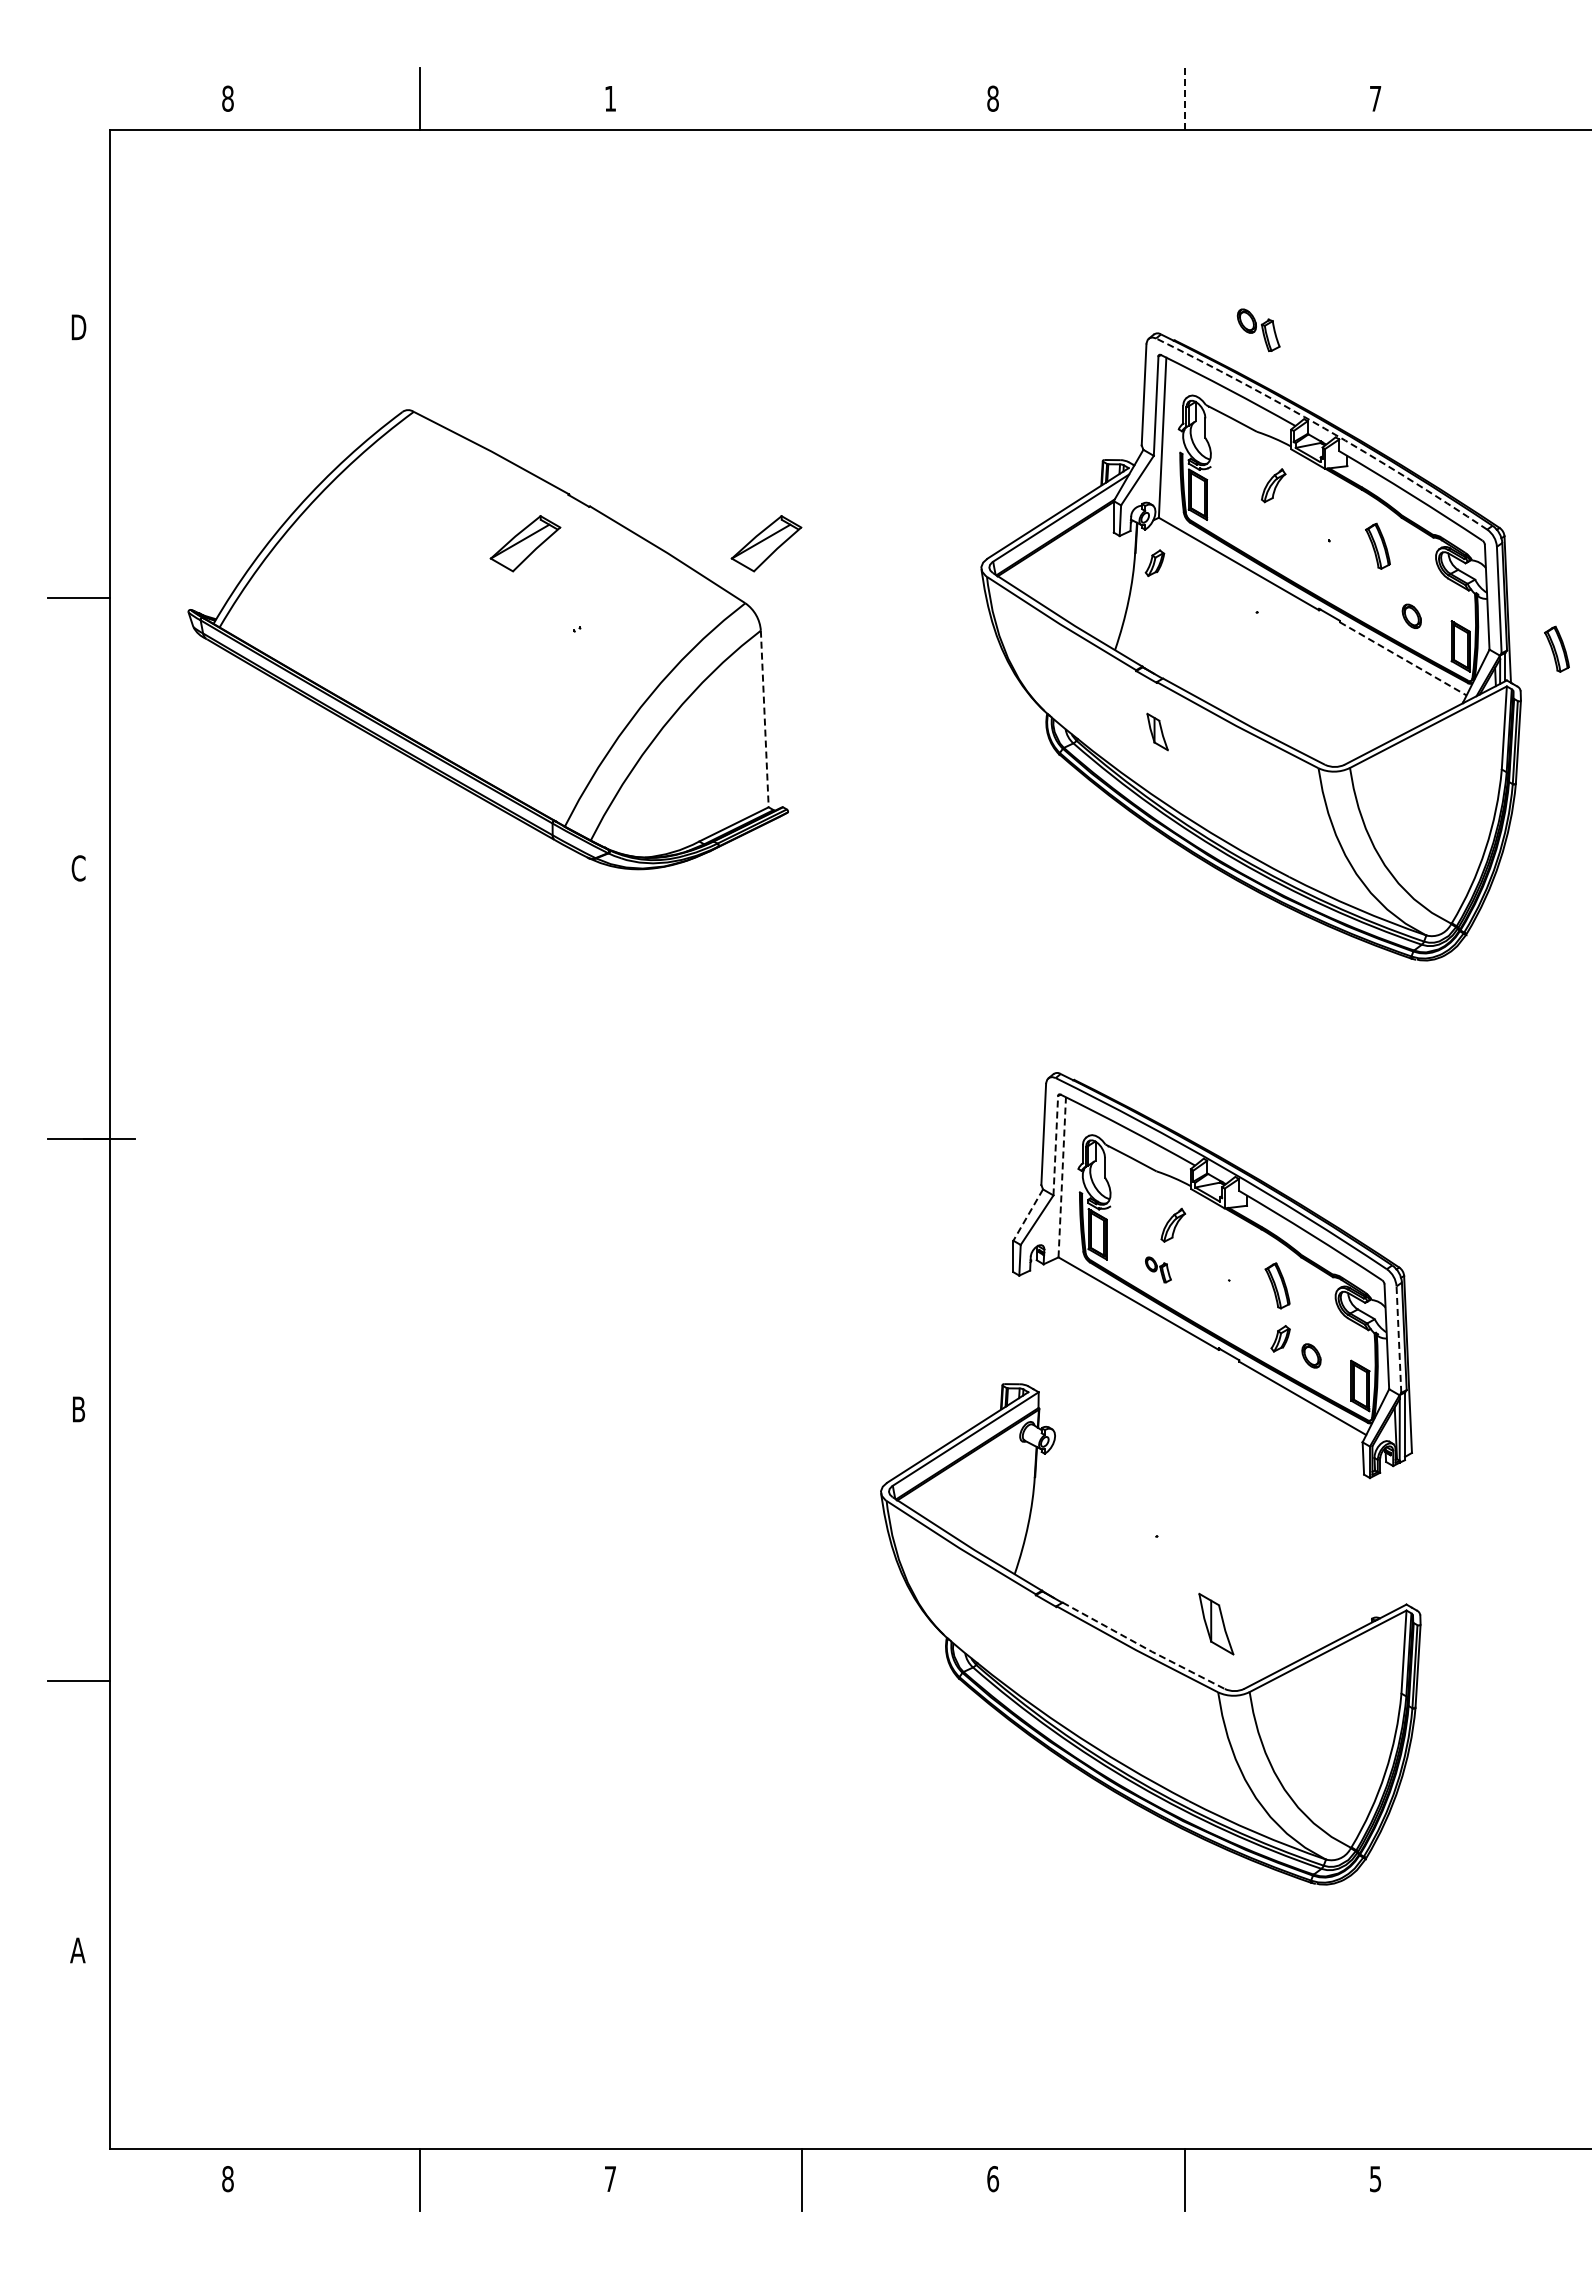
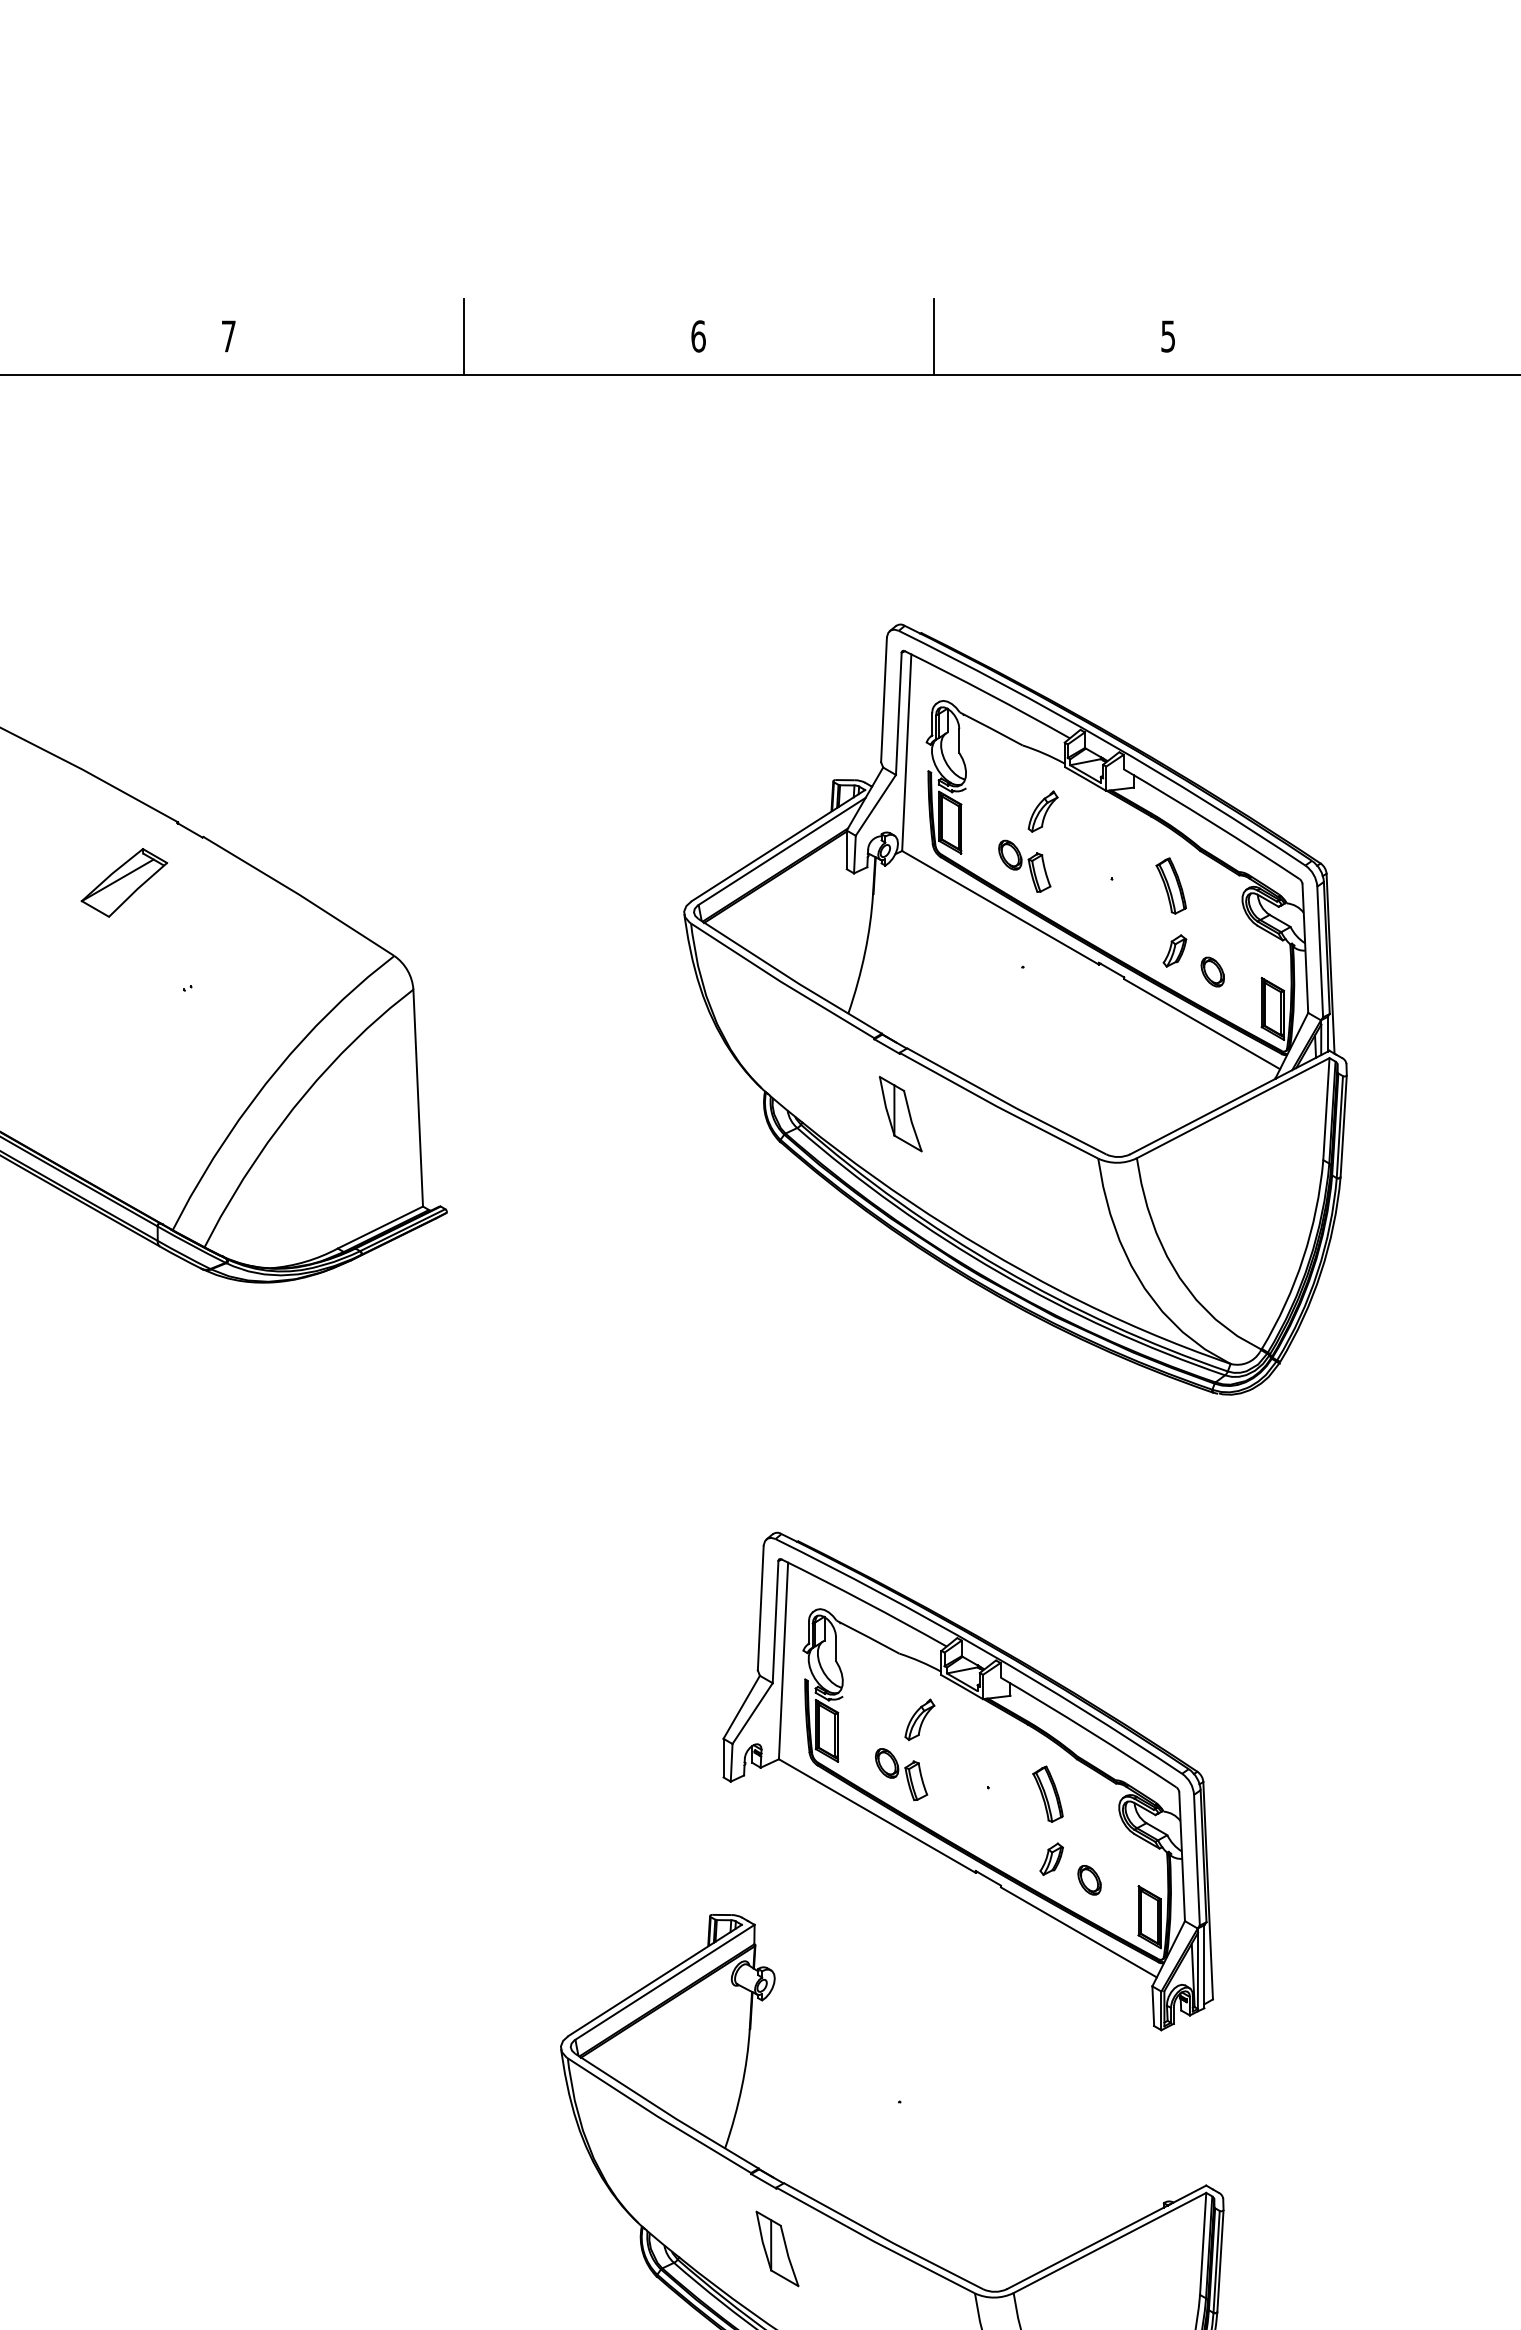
text: (610, 98) -> (228, 336), 1 -> 7
text: (993, 98) -> (699, 336), 8 -> 6
text: (1375, 98) -> (1168, 336), 7 -> 5
line: (802, 99) -> (464, 337), added
line: (1184, 99) -> (933, 337), dashed -> solid
part: (1258, 329) -> (1024, 865), moved
arc: (1324, 428) -> (1105, 741), dashed -> solid
part: (766, 543) -> (420, 882), removed
part: (1154, 563) -> (1174, 951), moved
part: (1556, 648) -> (1390, 1011), removed
line: (1403, 659) -> (1202, 1025), dashed -> solid
line: (764, 719) -> (417, 1098), dashed -> solid
part: (1157, 731) -> (900, 1113), size x1.67
line: (1055, 1145) -> (775, 1621), dashed -> solid
line: (1062, 1176) -> (783, 1659), dashed -> solid
line: (1028, 1215) -> (742, 1707), dashed -> solid
part: (1158, 1269) -> (901, 1774), size x1.67
line: (1398, 1339) -> (1196, 1860), dashed -> solid
part: (1216, 1623) -> (777, 2248), moved
line: (1143, 1647) -> (883, 2238), dashed -> solid

